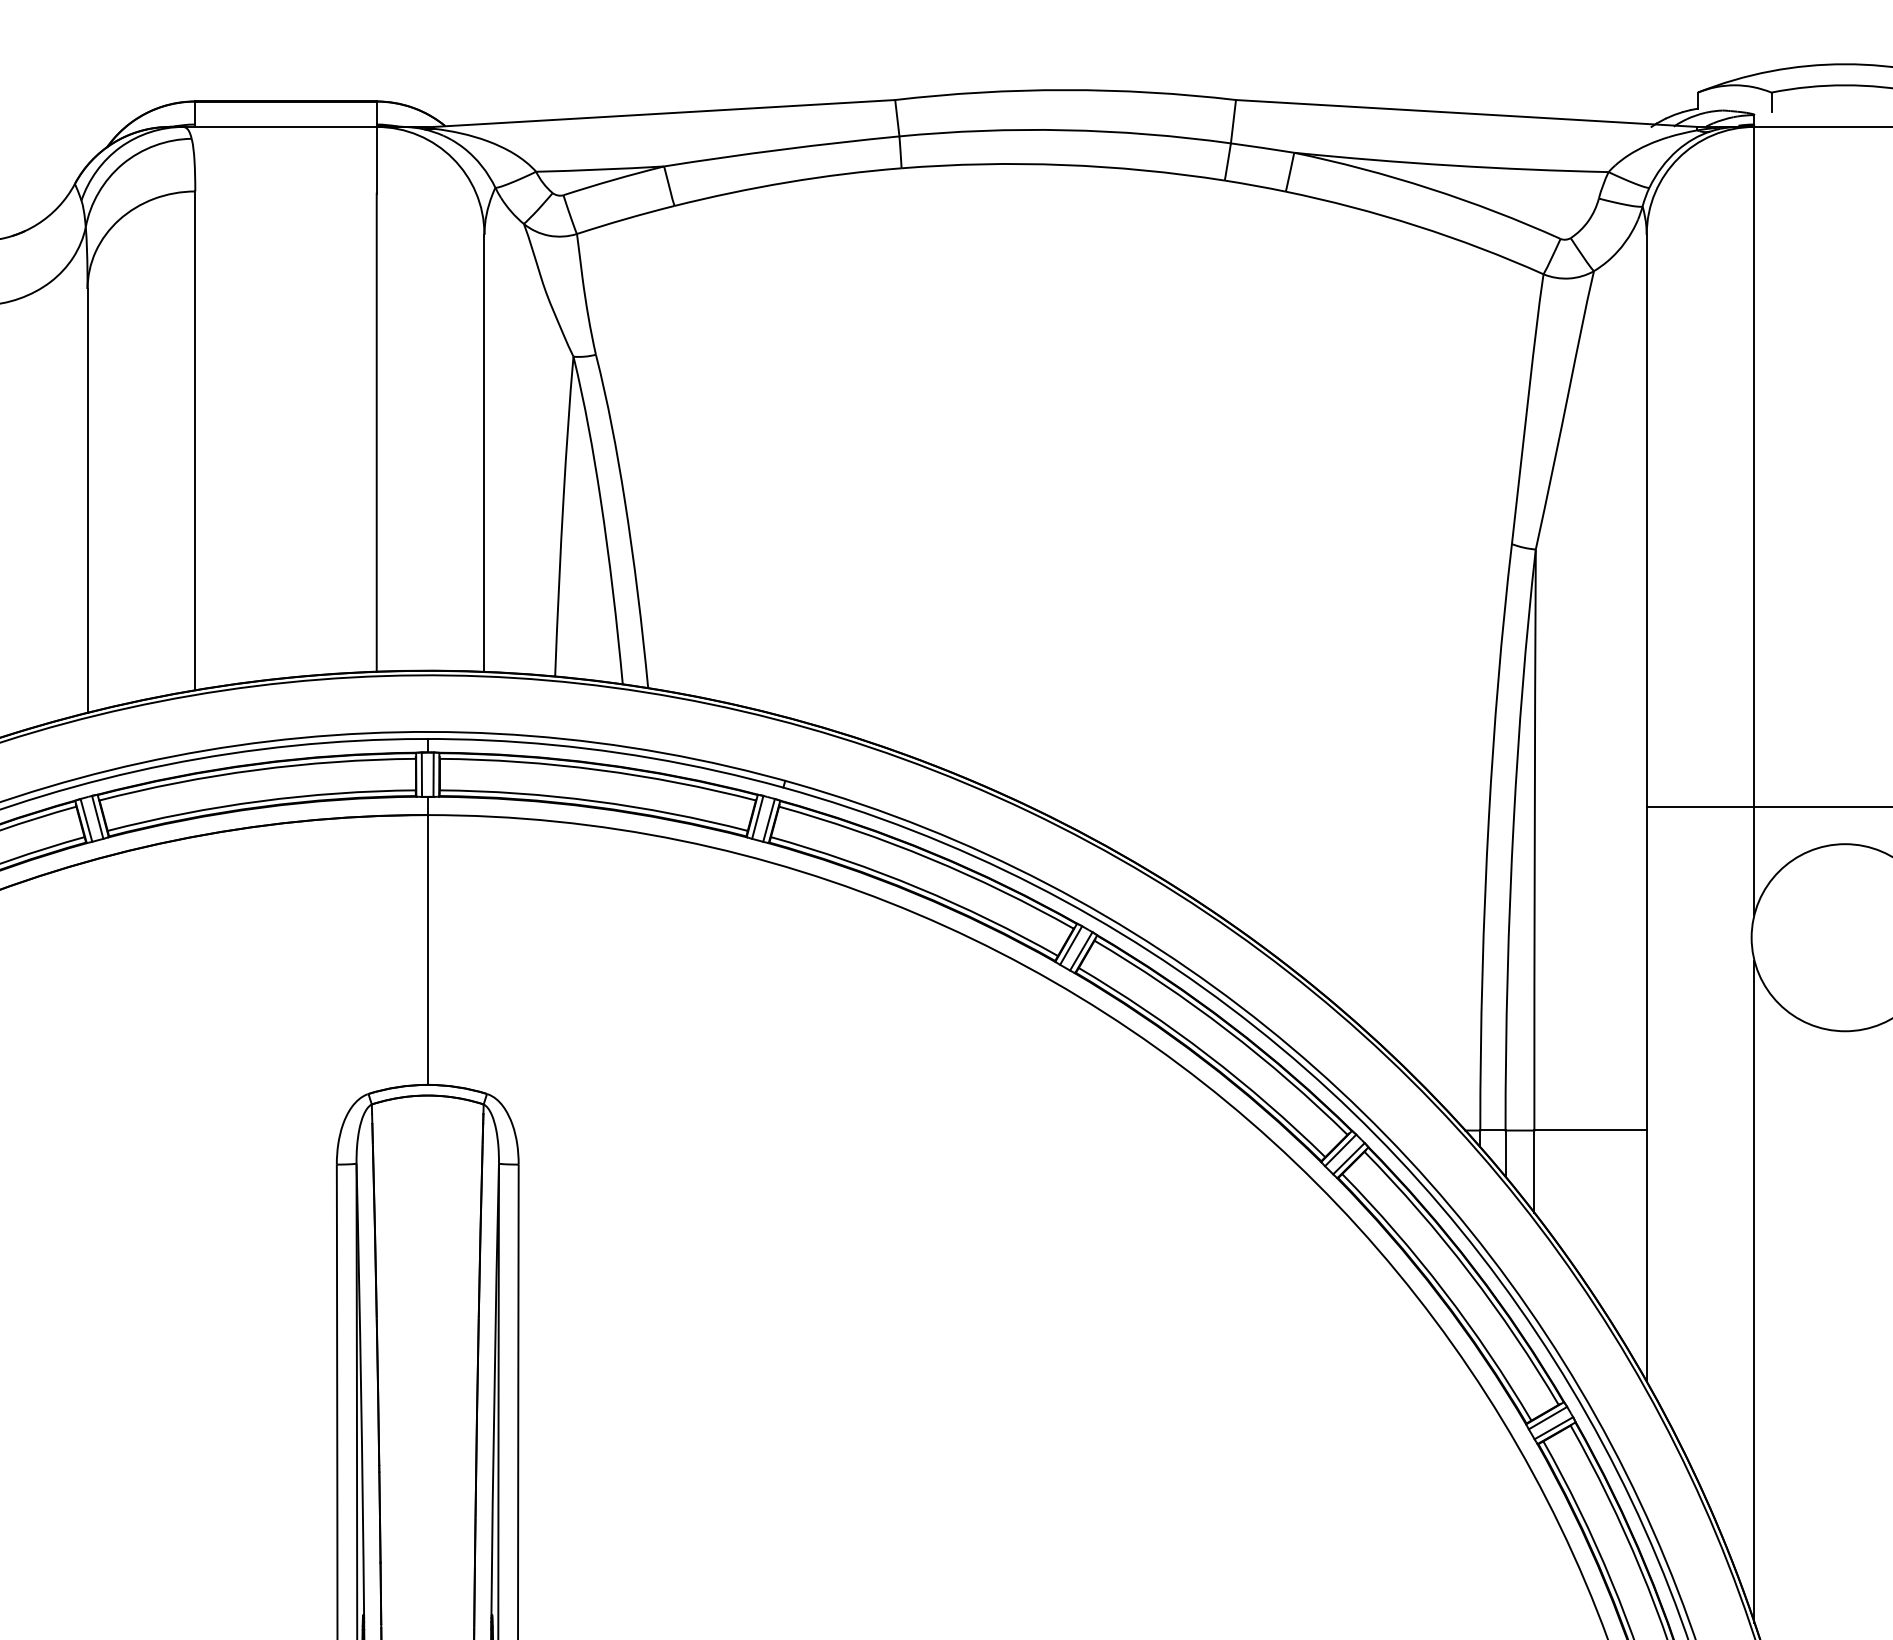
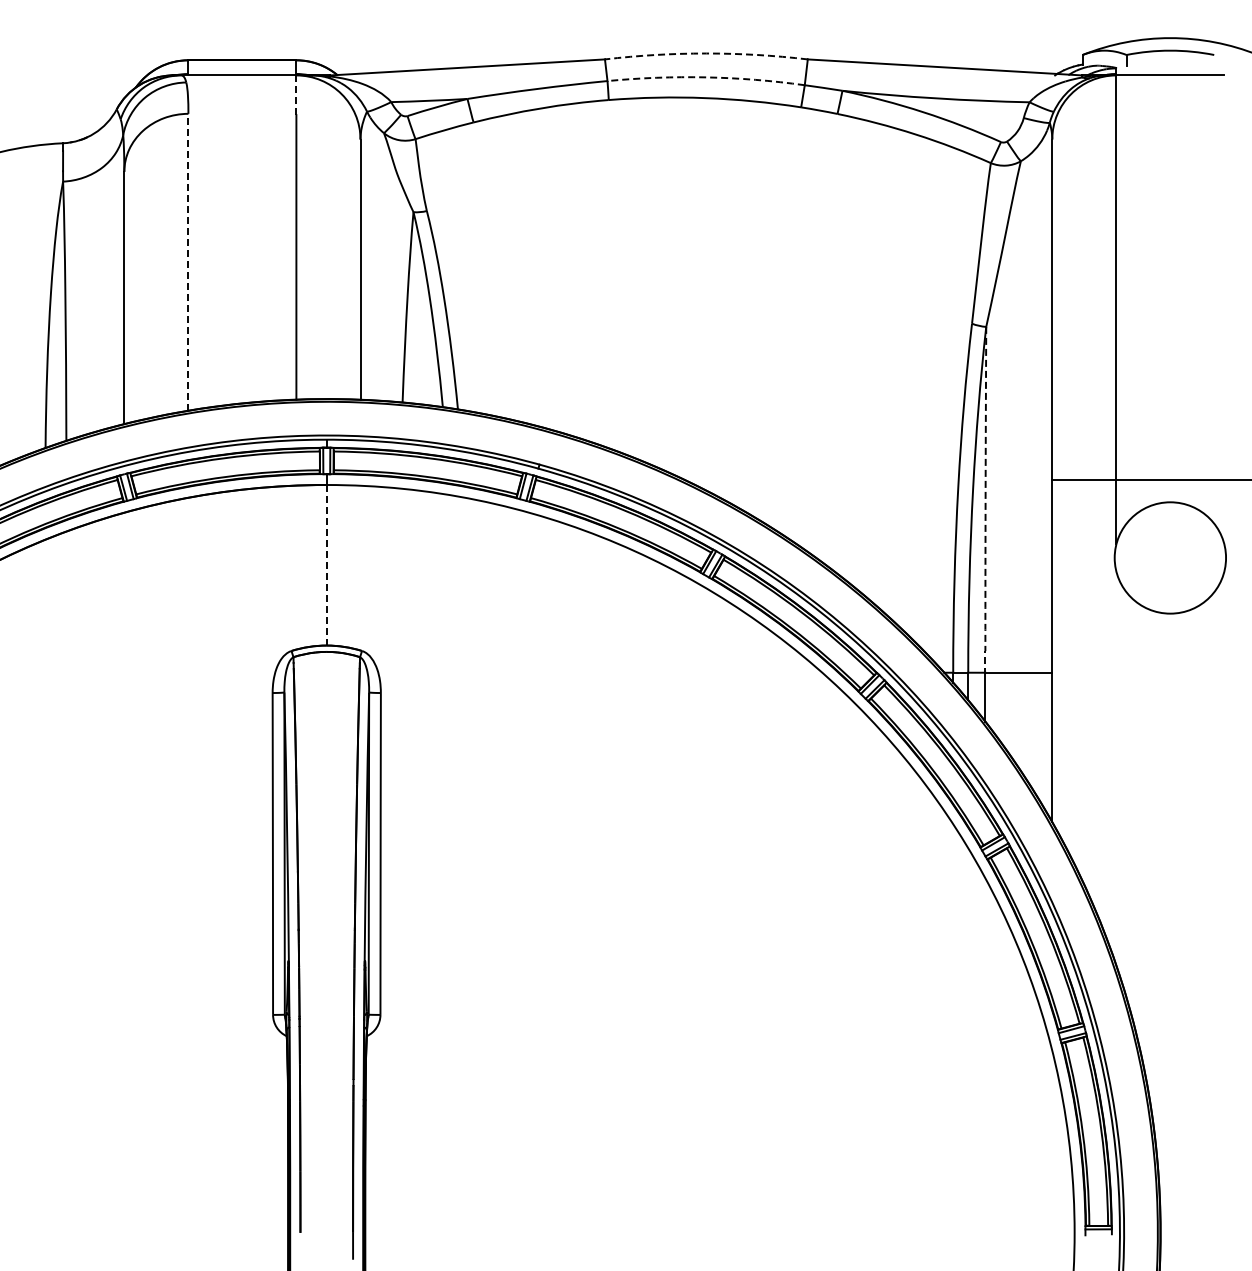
arc: (1065, 90) -> (706, 53), solid -> dashed
arc: (1065, 130) -> (706, 77), solid -> dashed
line: (376, 160) -> (296, 95), solid -> dashed
line: (195, 439) -> (188, 261), solid -> dashed
arc: (1534, 839) -> (985, 499), solid -> dashed
line: (427, 948) -> (326, 564), solid -> dashed
line: (1754, 1291) -> (1116, 768), removed

